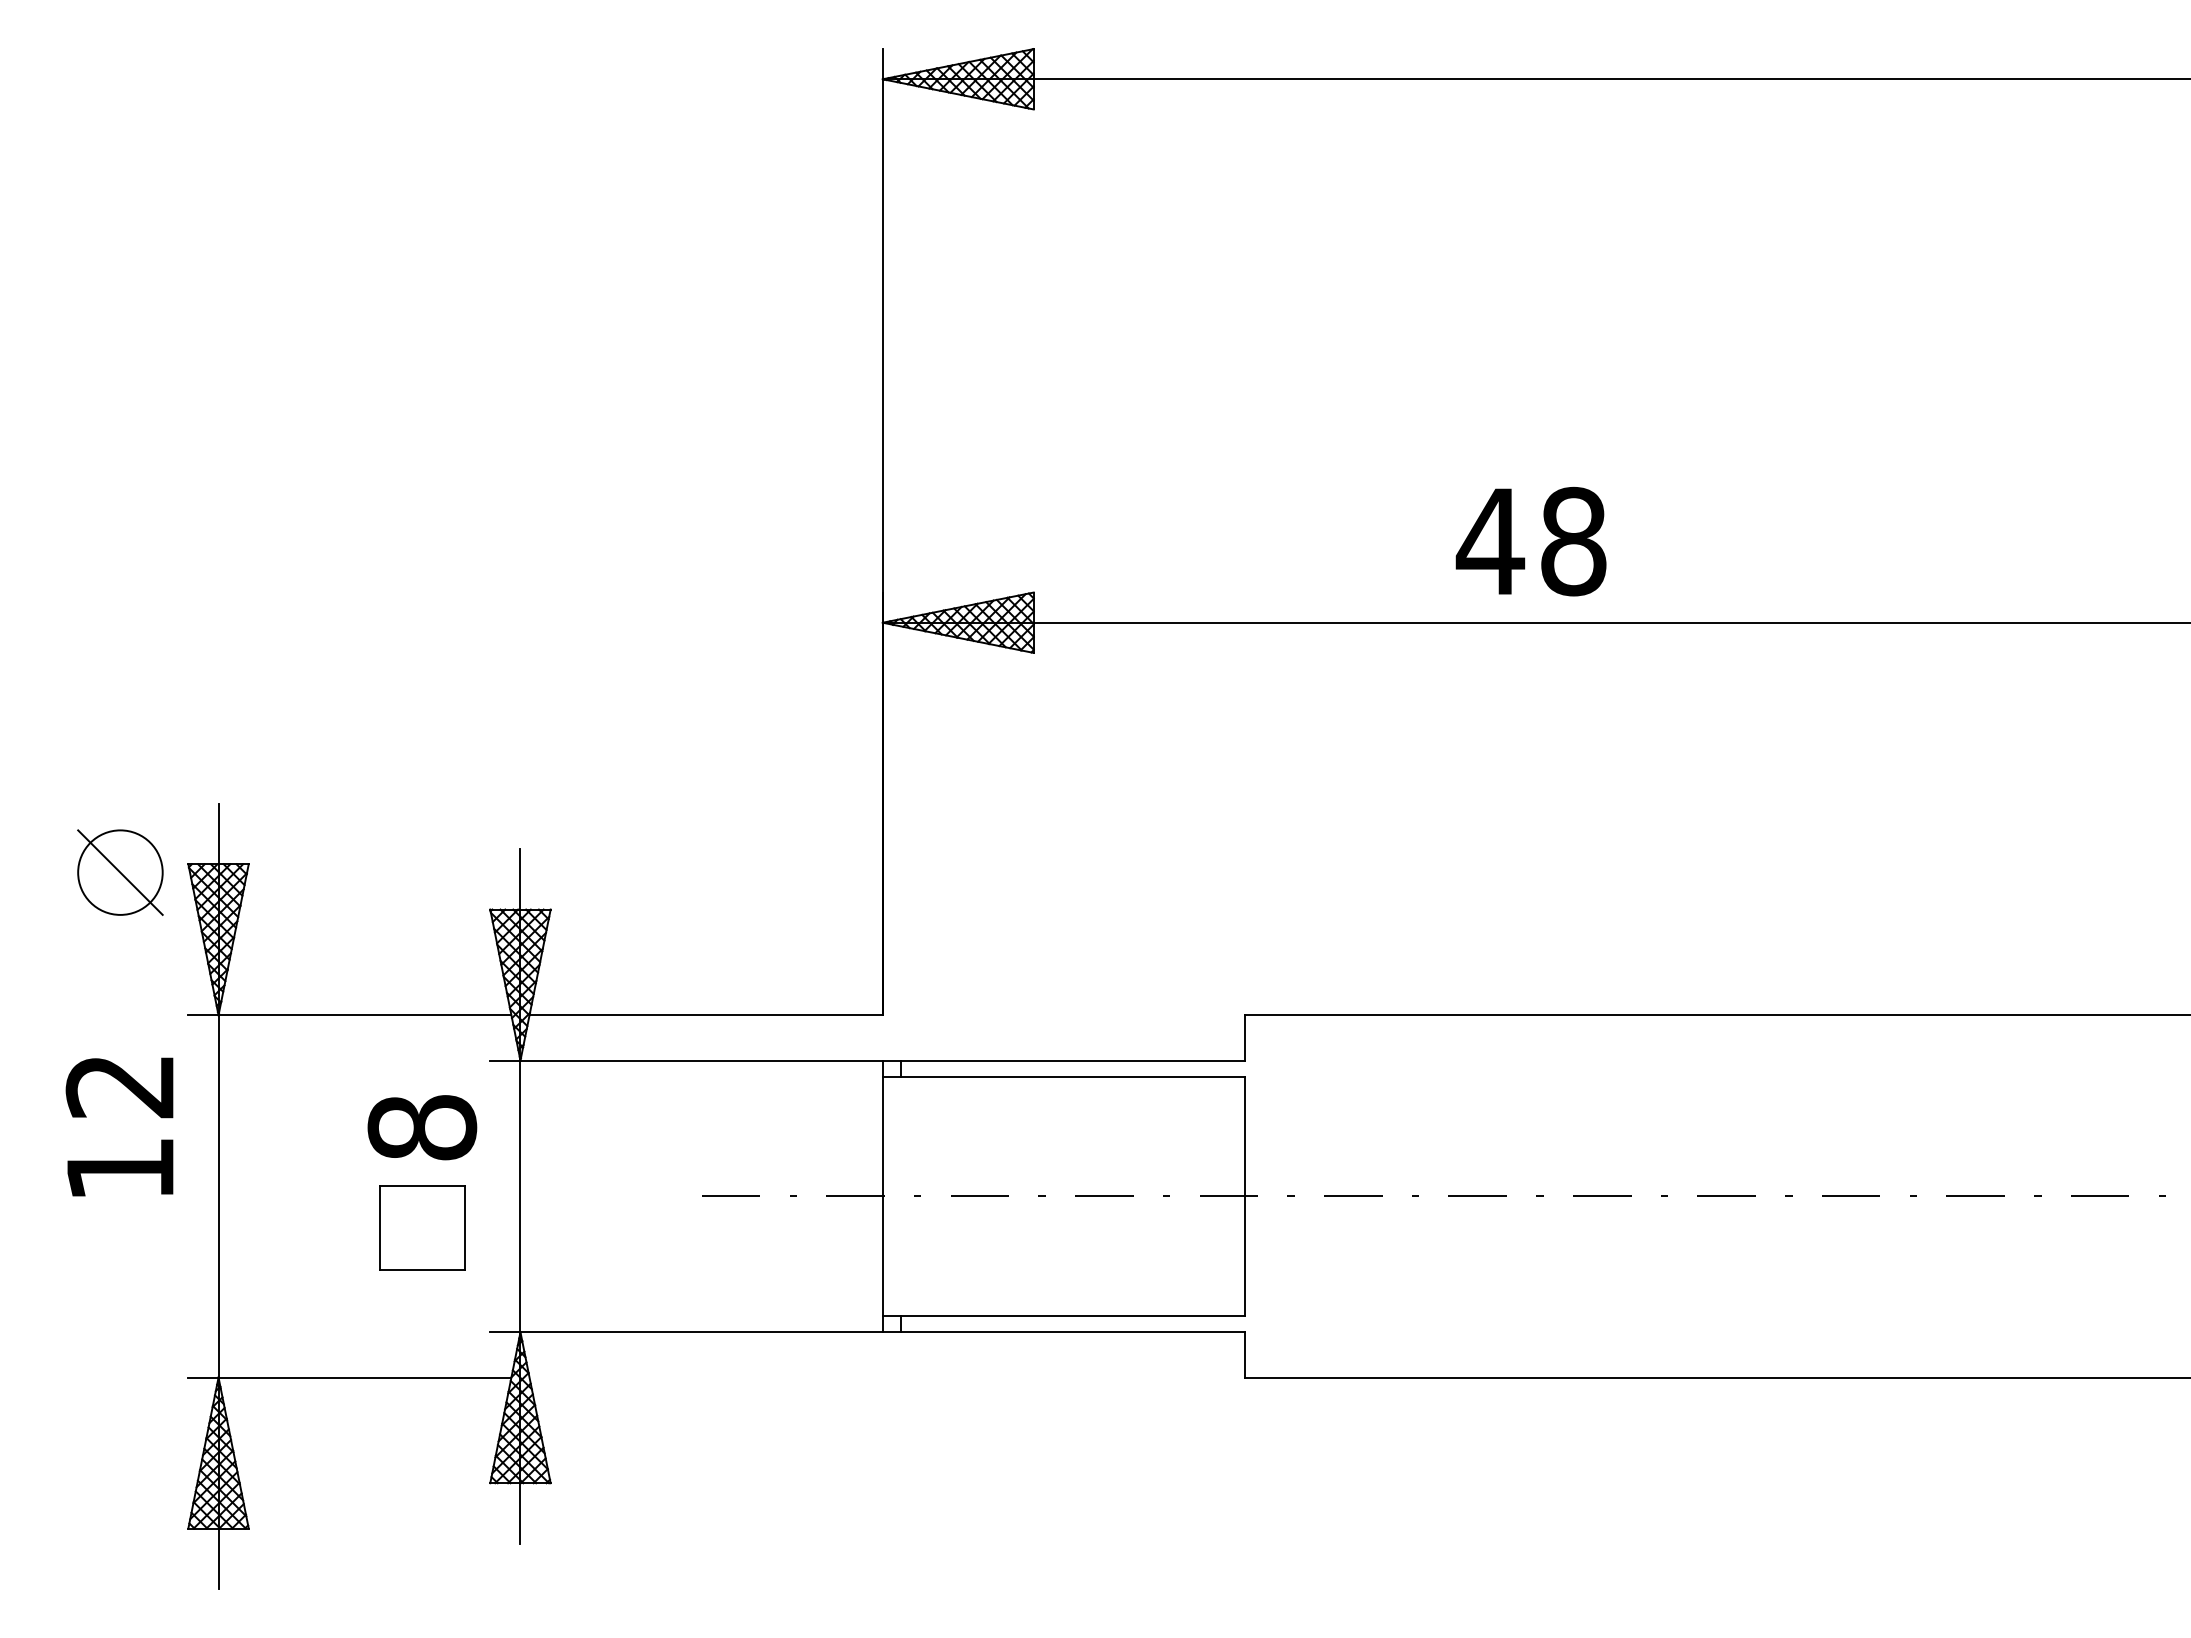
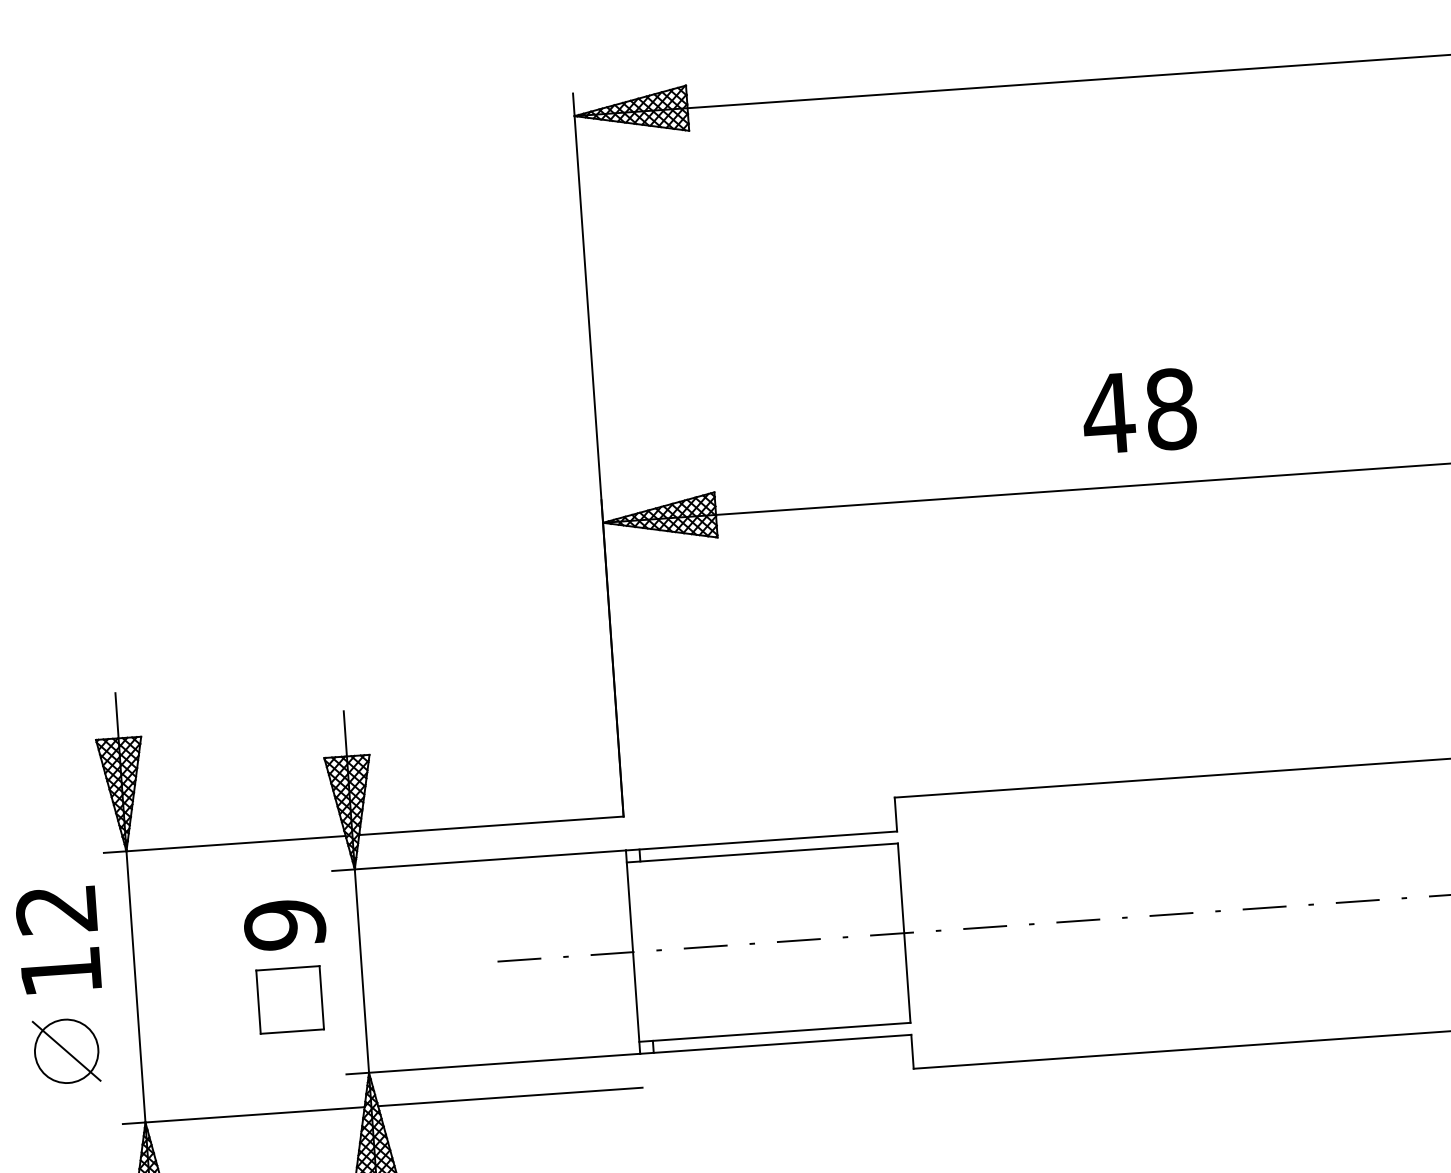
text: (1530, 541) -> (1138, 411), moved
part: (120, 872) -> (66, 1051), moved
text: (422, 1127) -> (285, 924), 8 -> 9
line: (705, 1377) -> (509, 1096), added

